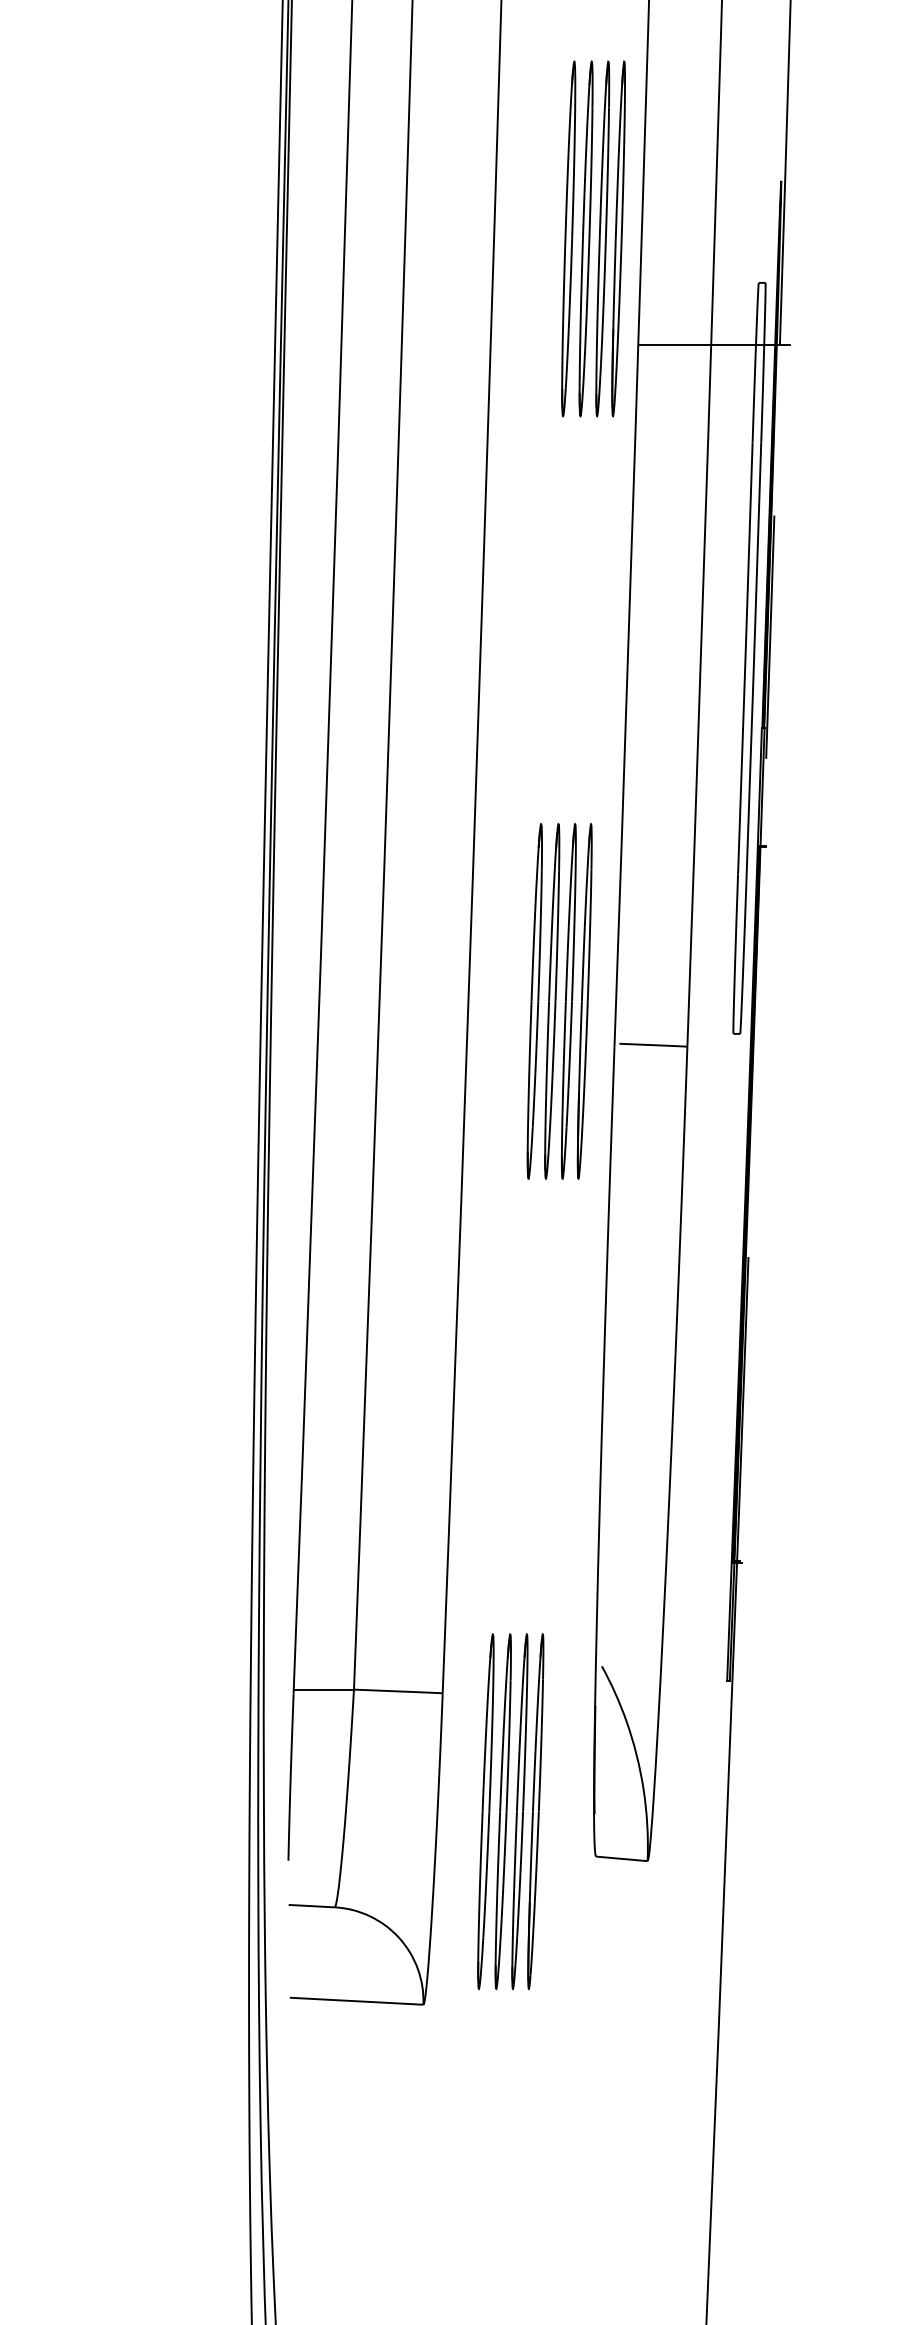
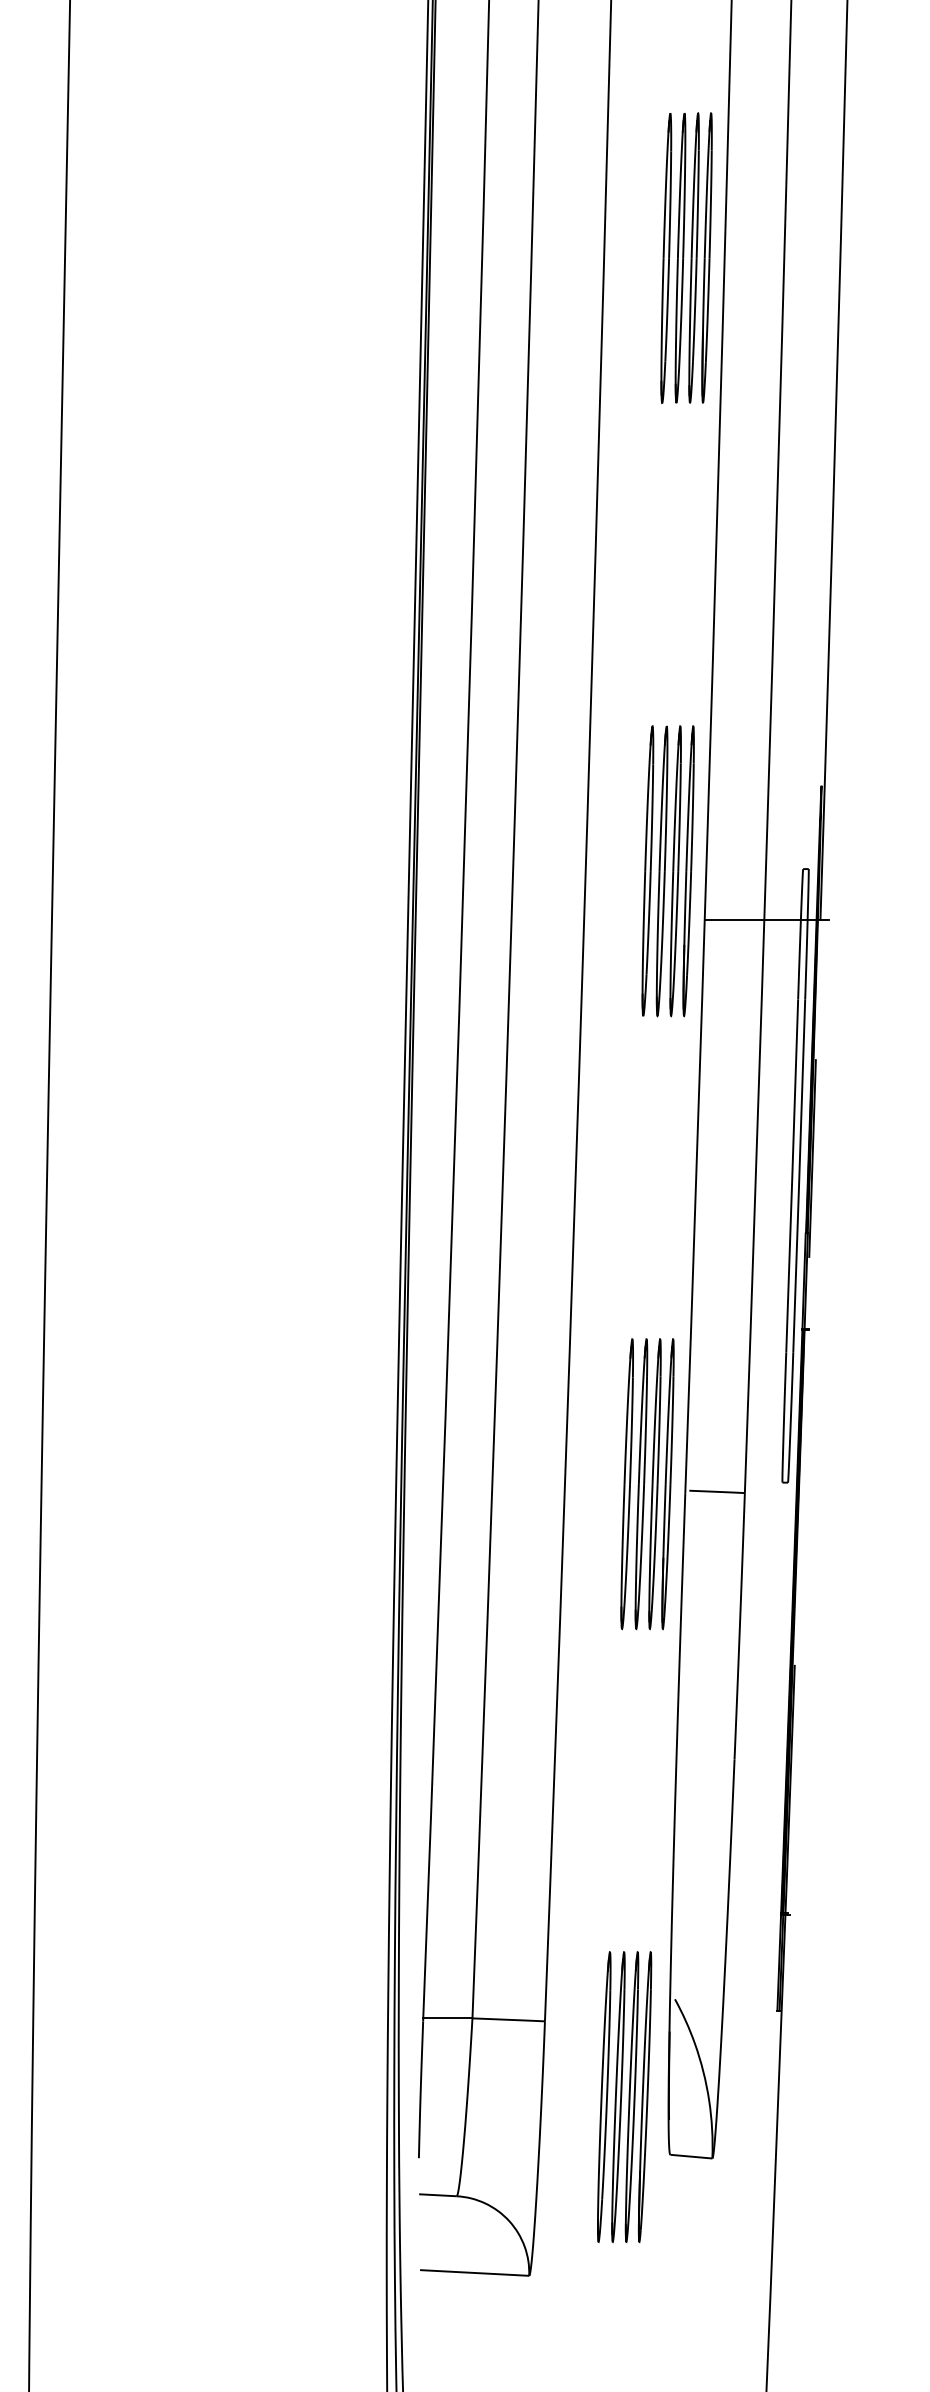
part: (592, 239) -> (667, 871), moved
part: (559, 1001) -> (647, 1484), moved
part: (510, 1812) -> (624, 2097), moved

